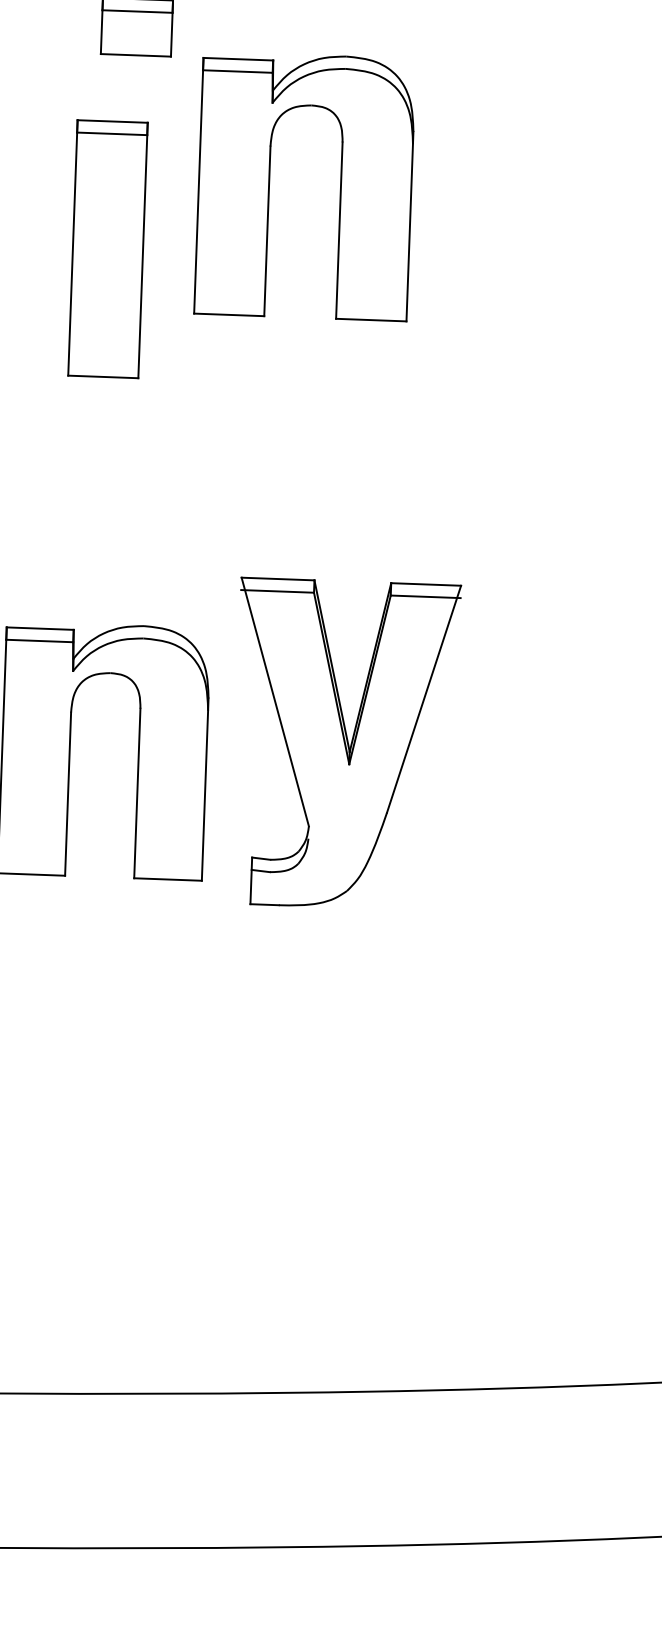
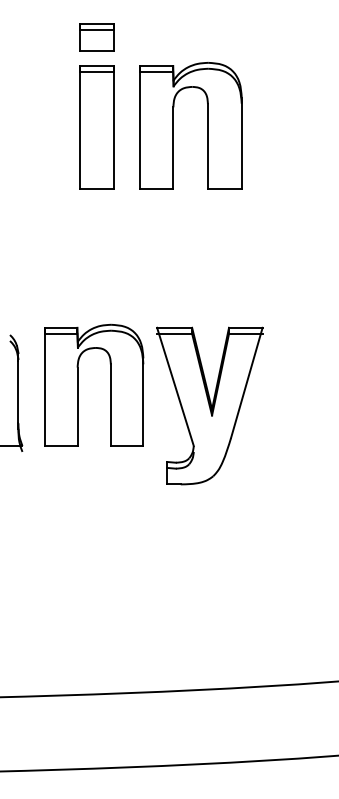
part: (269, 184) -> (173, 125), moved
part: (106, 249) -> (96, 127), moved
part: (344, 743) -> (209, 405), moved

